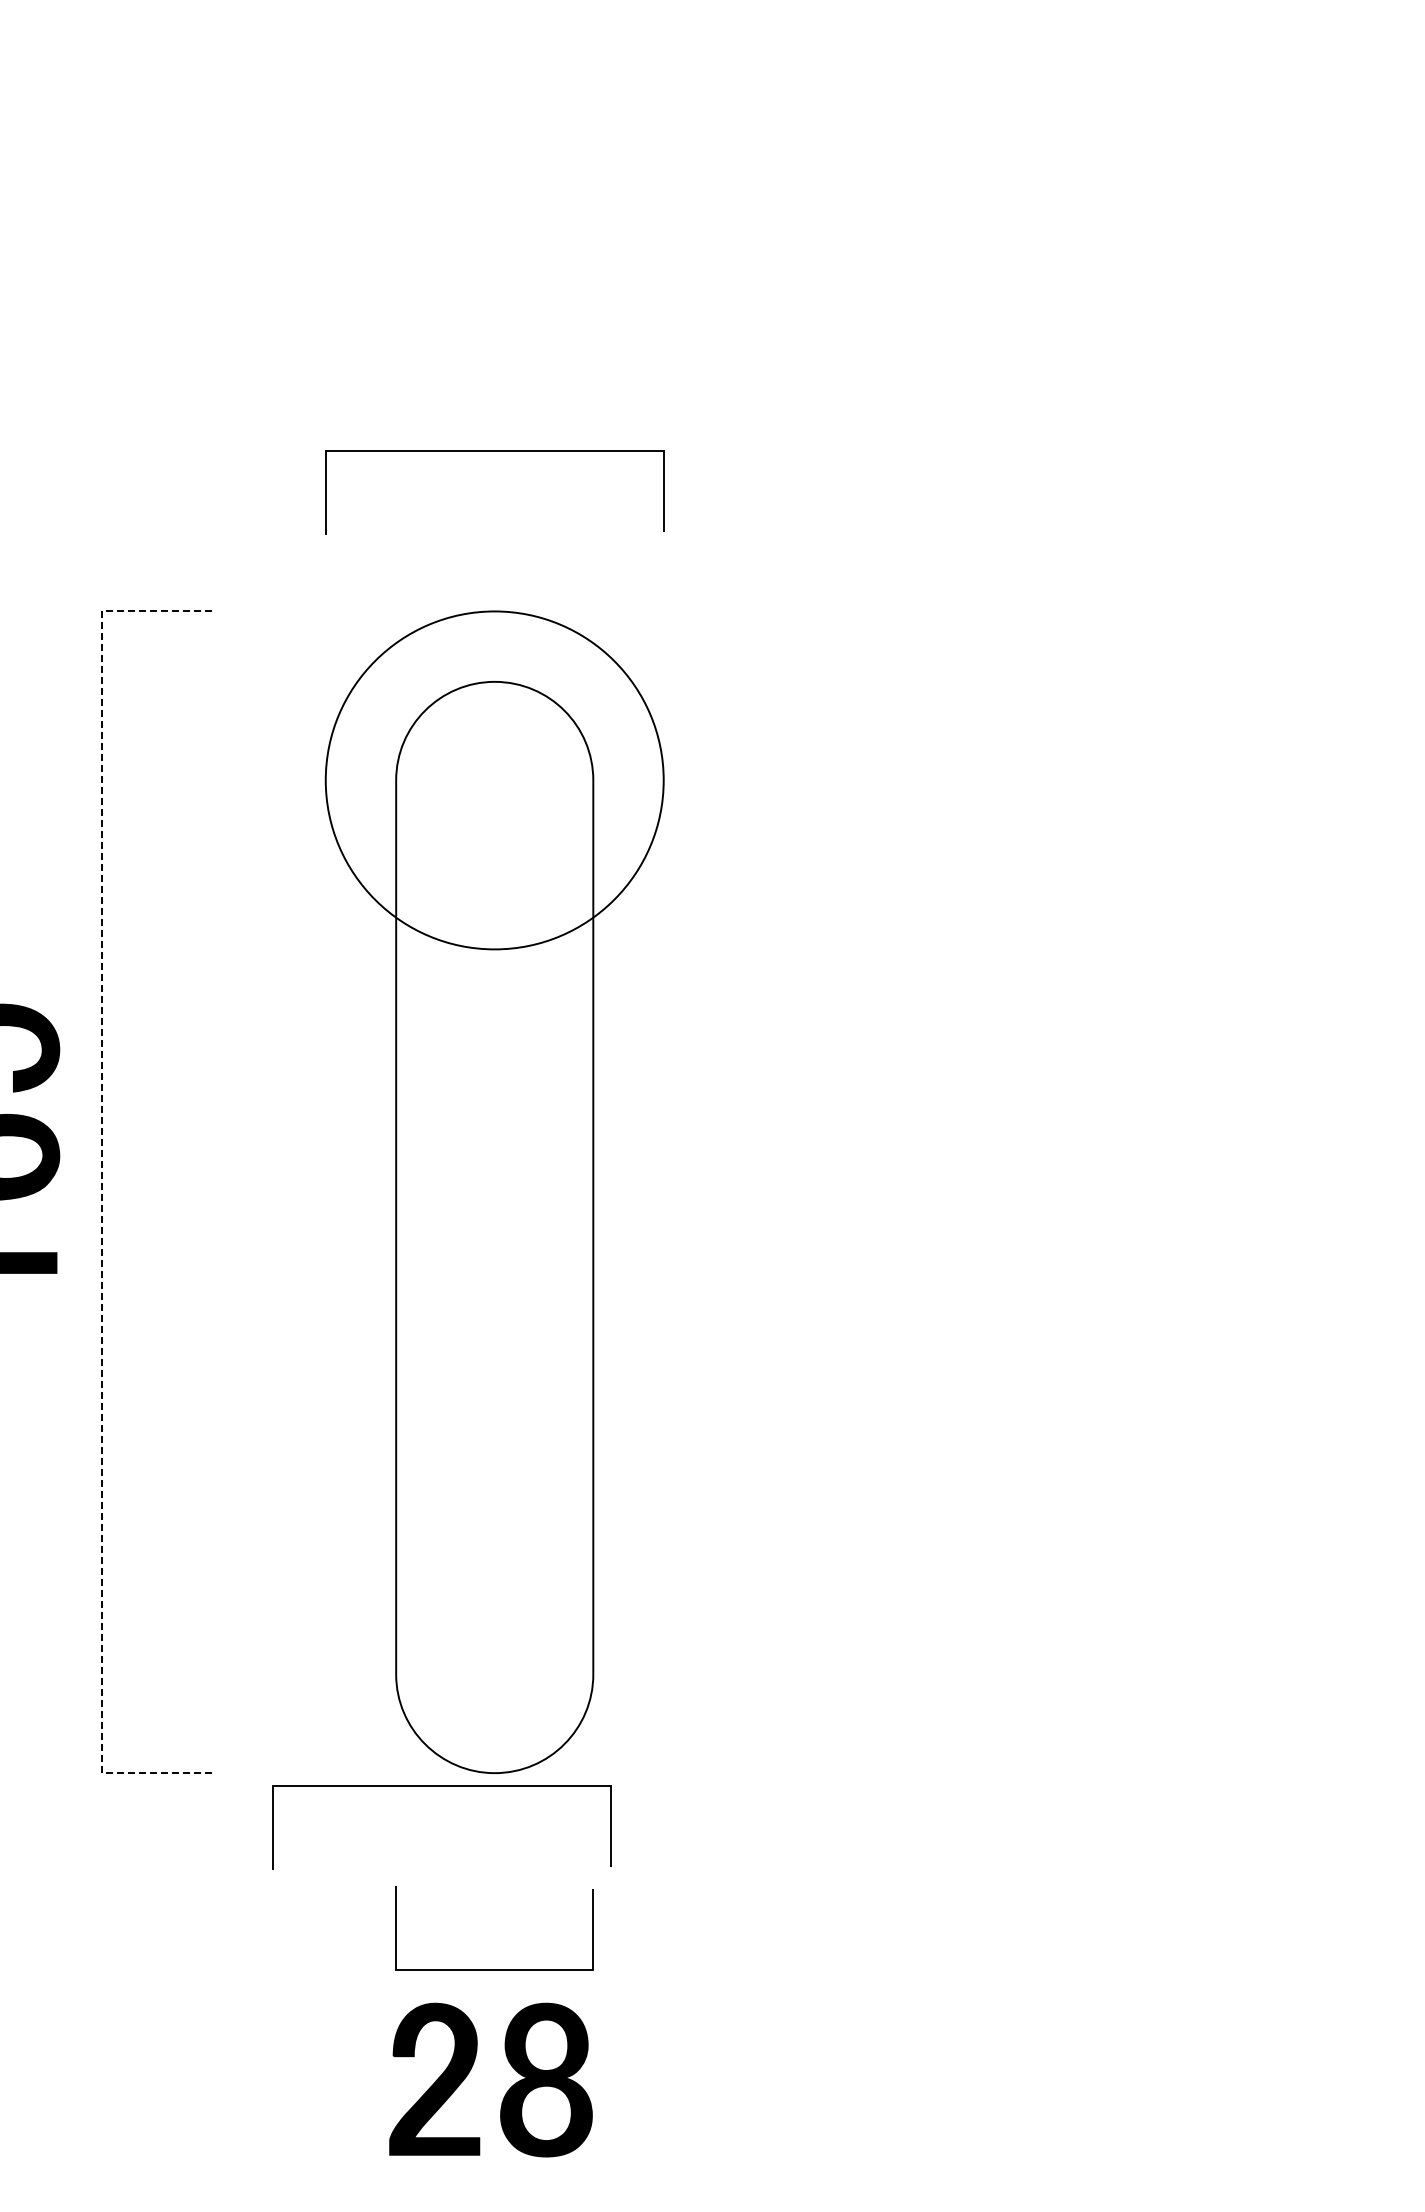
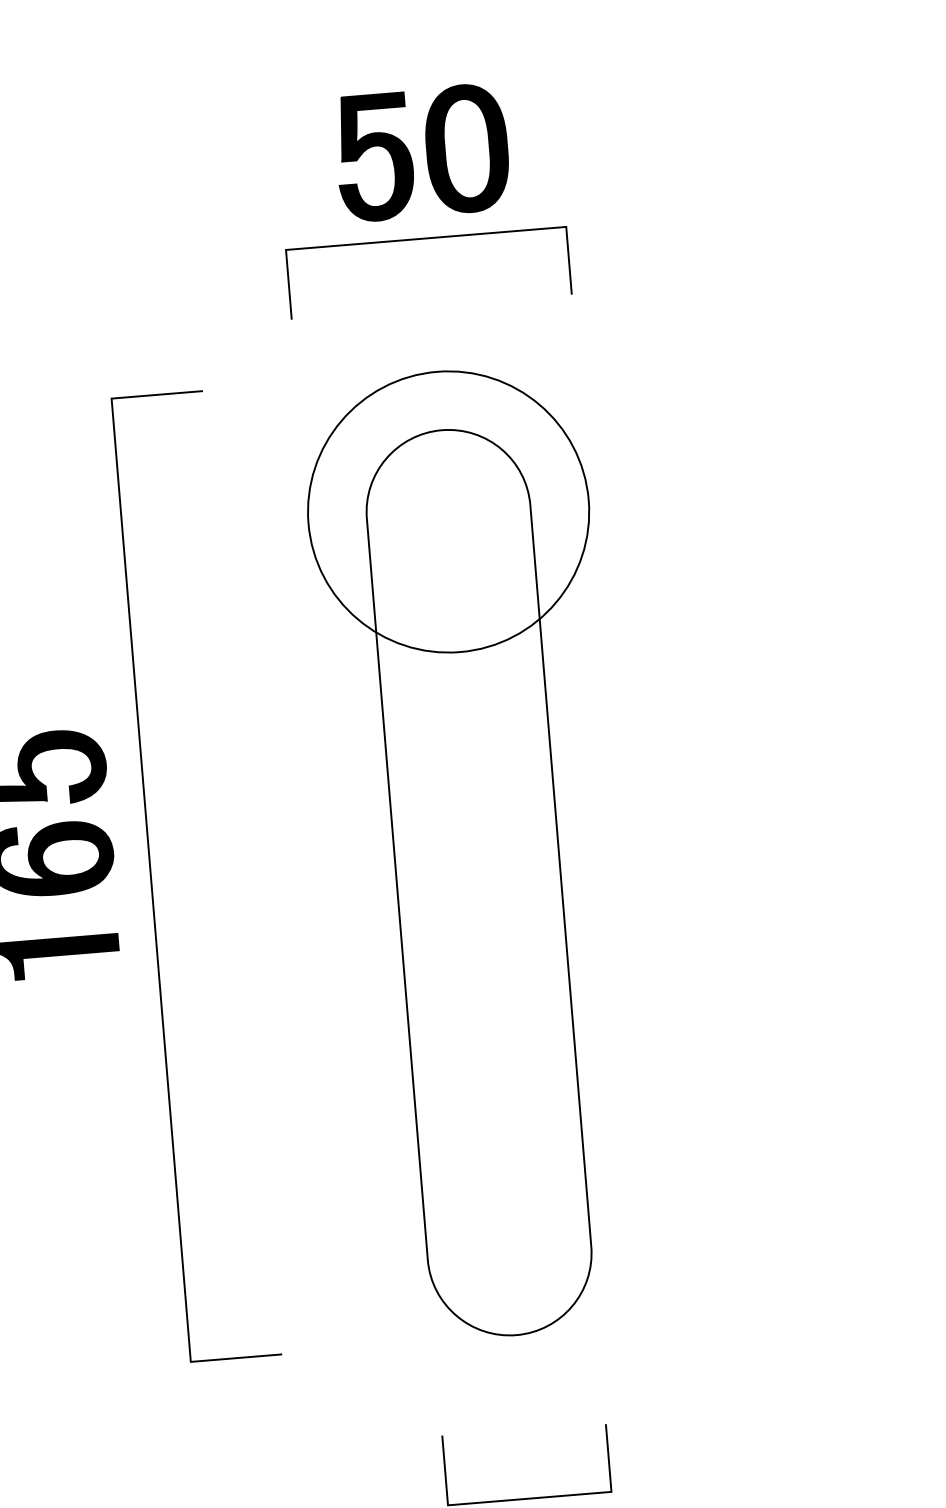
part: (498, 347) -> (422, 152), added
line: (102, 1192) -> (151, 880), dashed -> solid
line: (441, 1786) -> (473, 1349), removed

